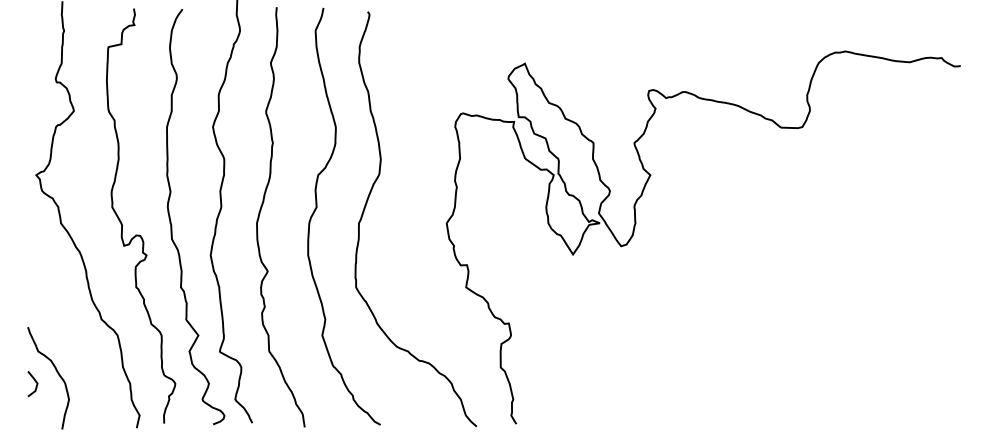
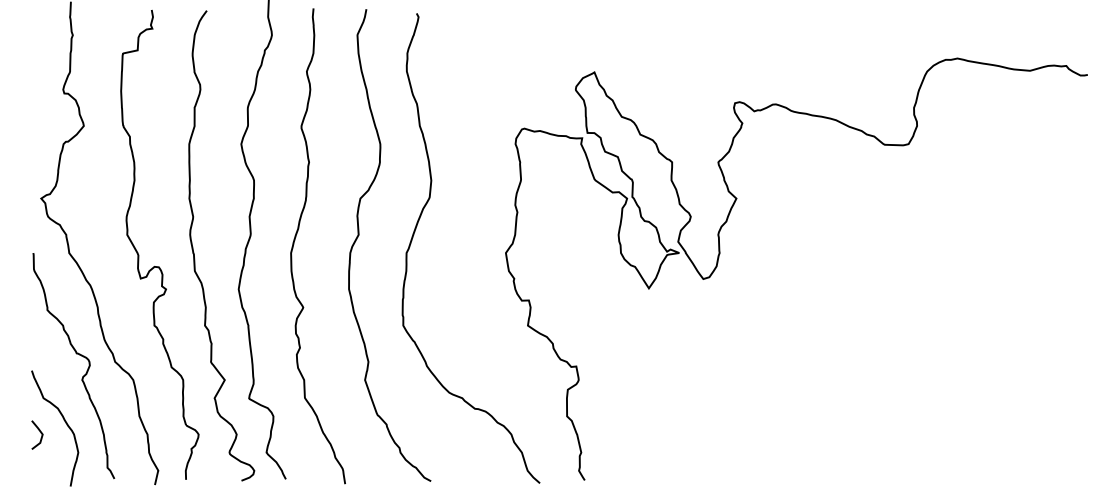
curve: (67, 312) -> (76, 354), added

